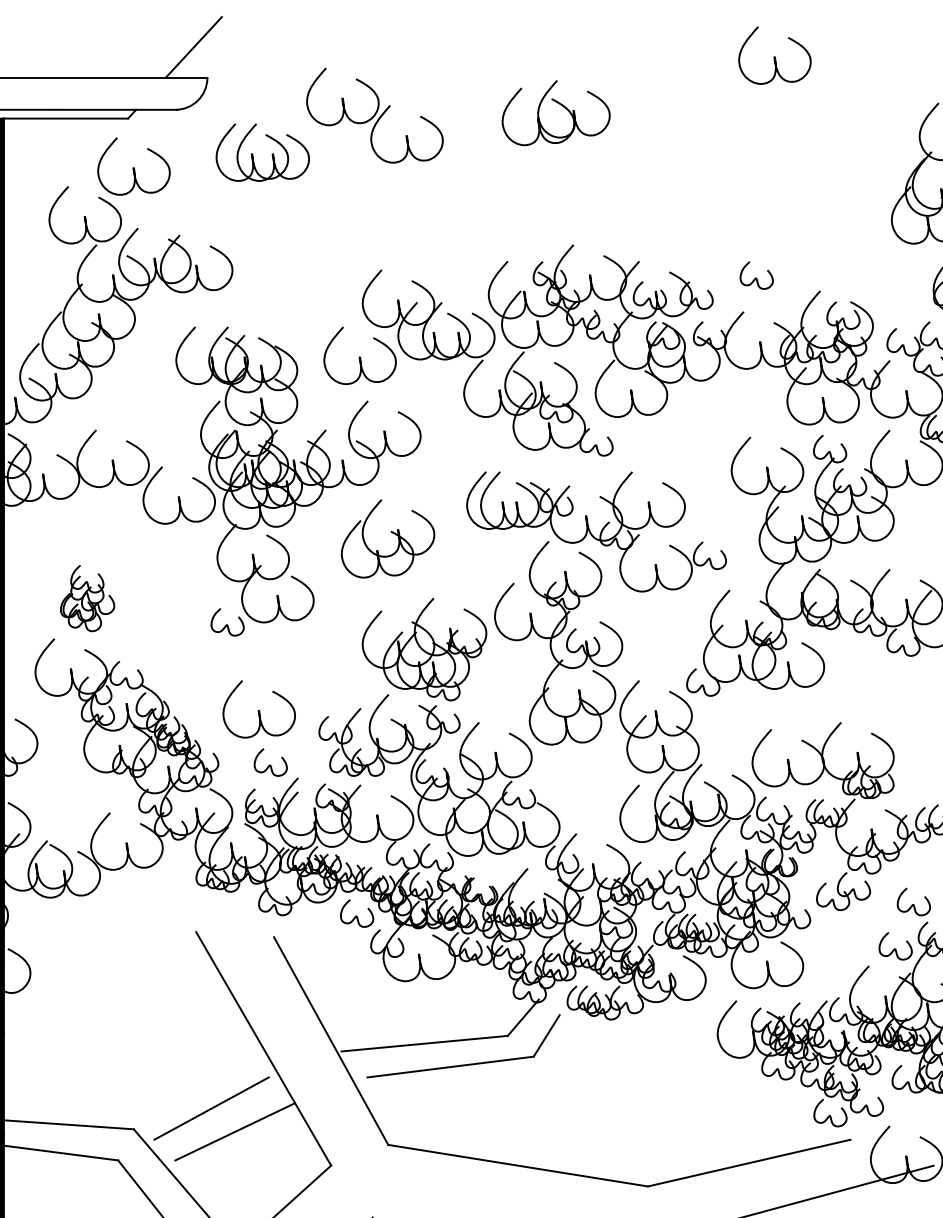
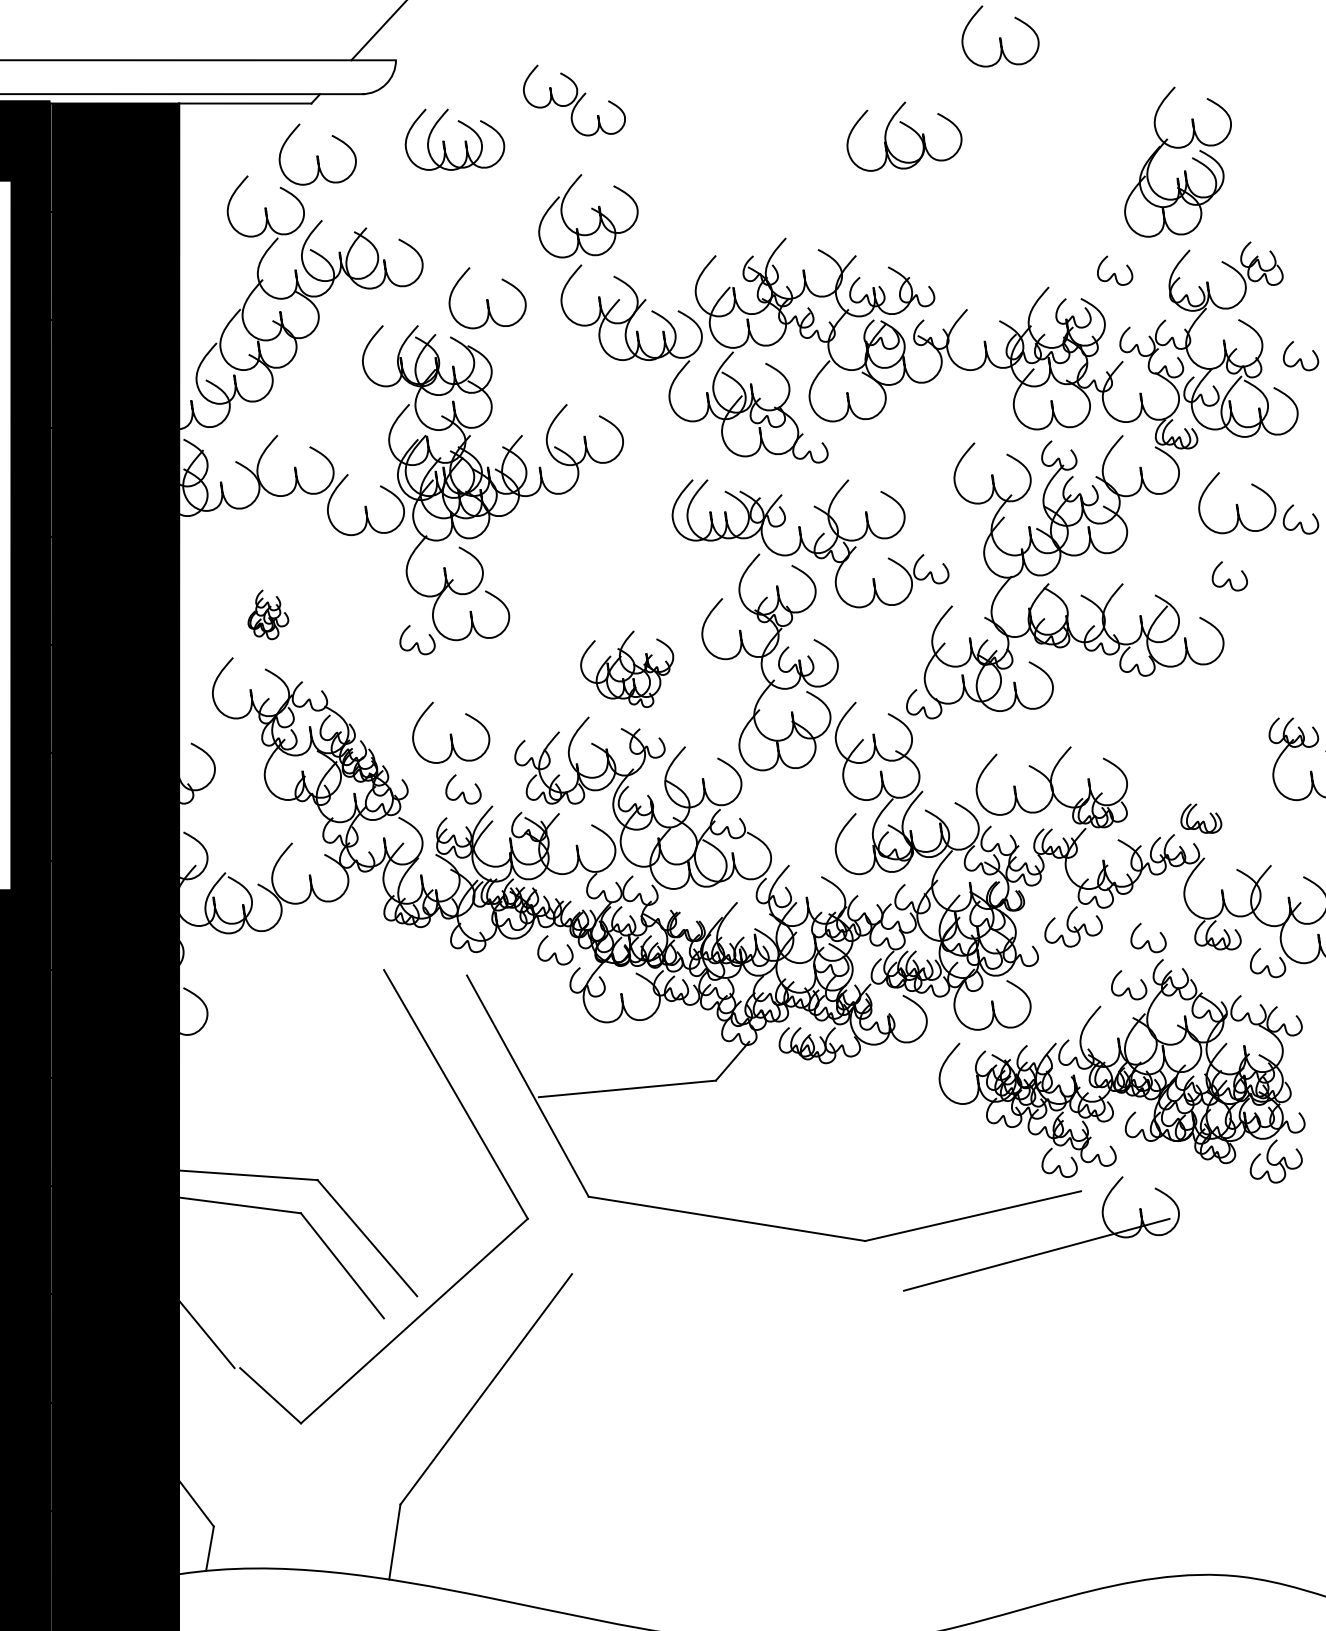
part: (560, 105) -> (909, 128), moved
part: (374, 115) -> (574, 100), size x0.7
curve: (756, 277) -> (1114, 272), moved
curve: (359, 357) -> (487, 299), moved
part: (390, 532) -> (591, 209), moved
part: (87, 598) -> (268, 614), size x0.7
part: (423, 649) -> (626, 669), size x0.7
part: (466, 1063) -> (671, 1110), removed
line: (211, 1108) -> (400, 1157), removed
line: (235, 1131) -> (425, 1182), removed

